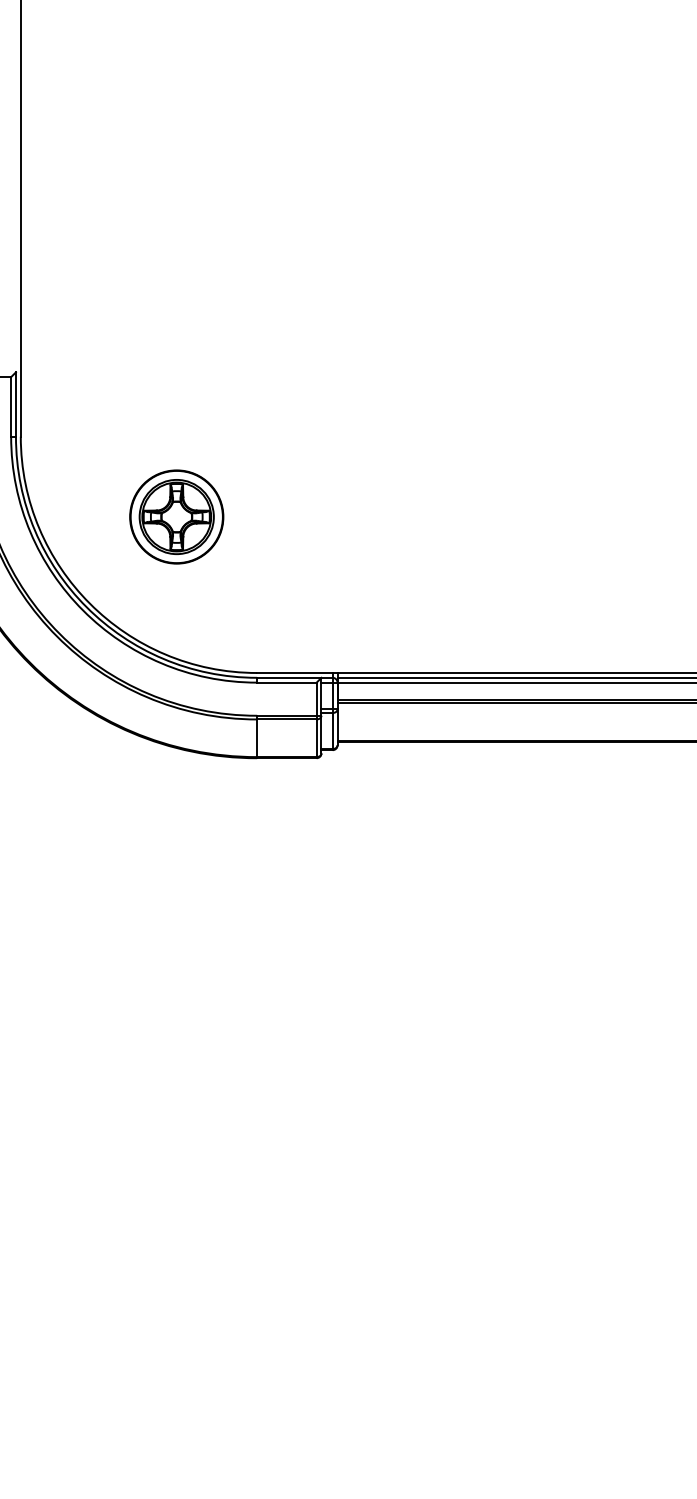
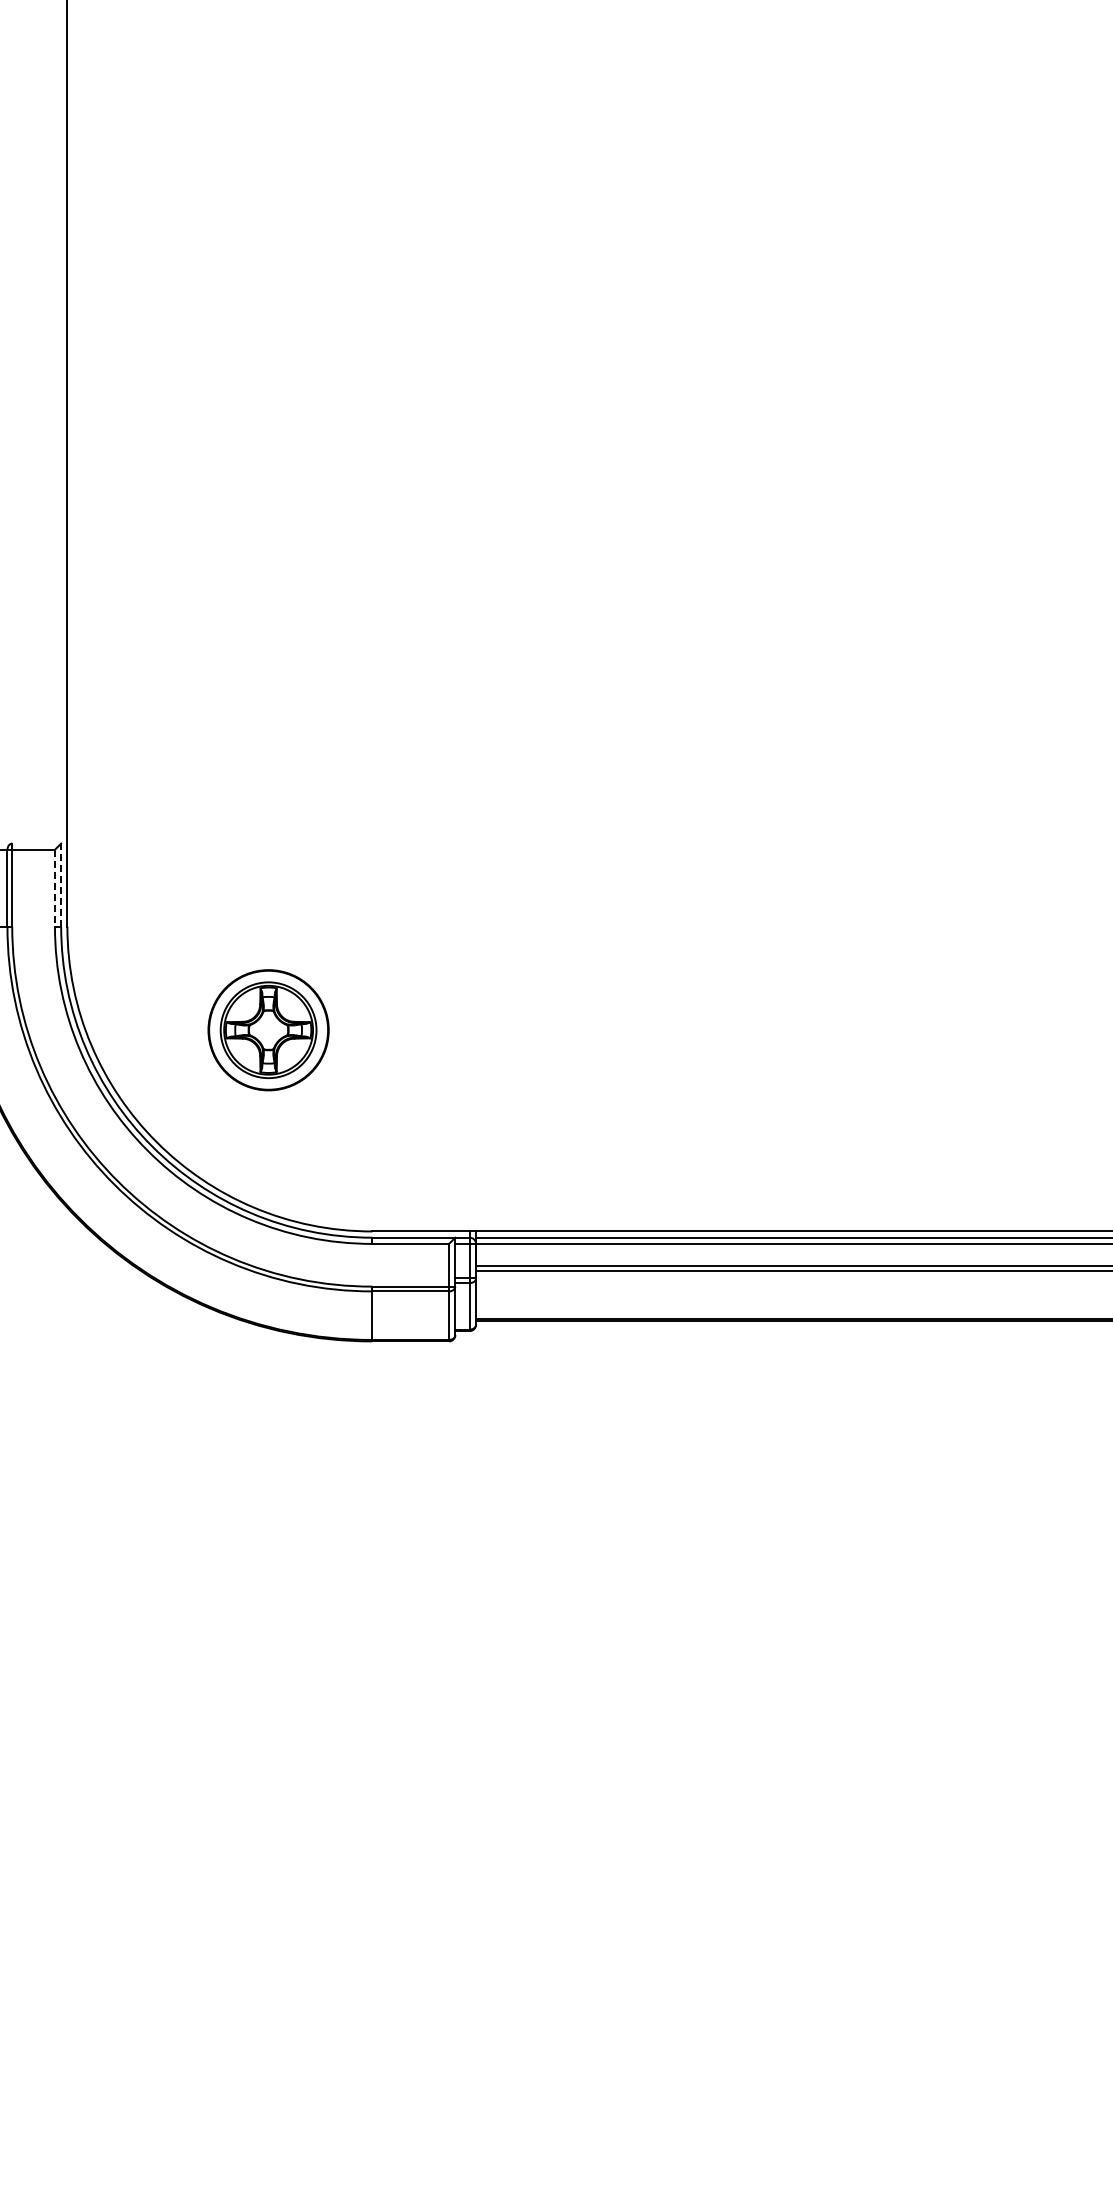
line: (16, 404) -> (61, 884), solid -> dashed
line: (10, 407) -> (54, 888), solid -> dashed

